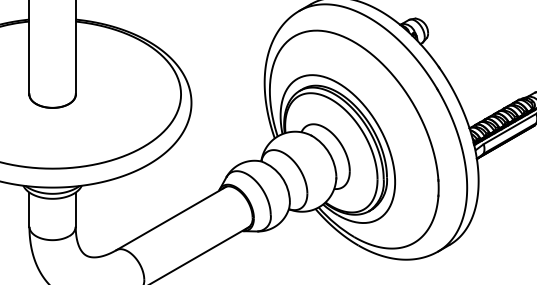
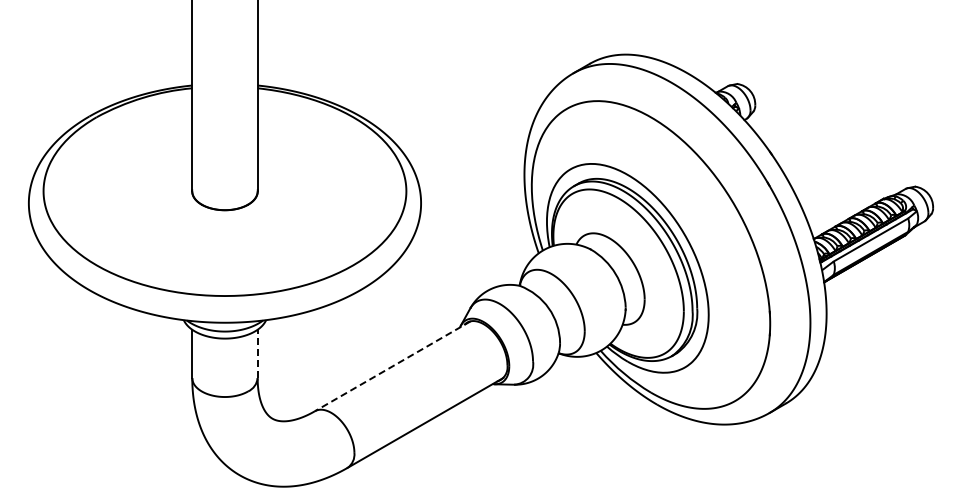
line: (75, 209) -> (257, 353), solid -> dashed
line: (171, 218) -> (392, 366), solid -> dashed

